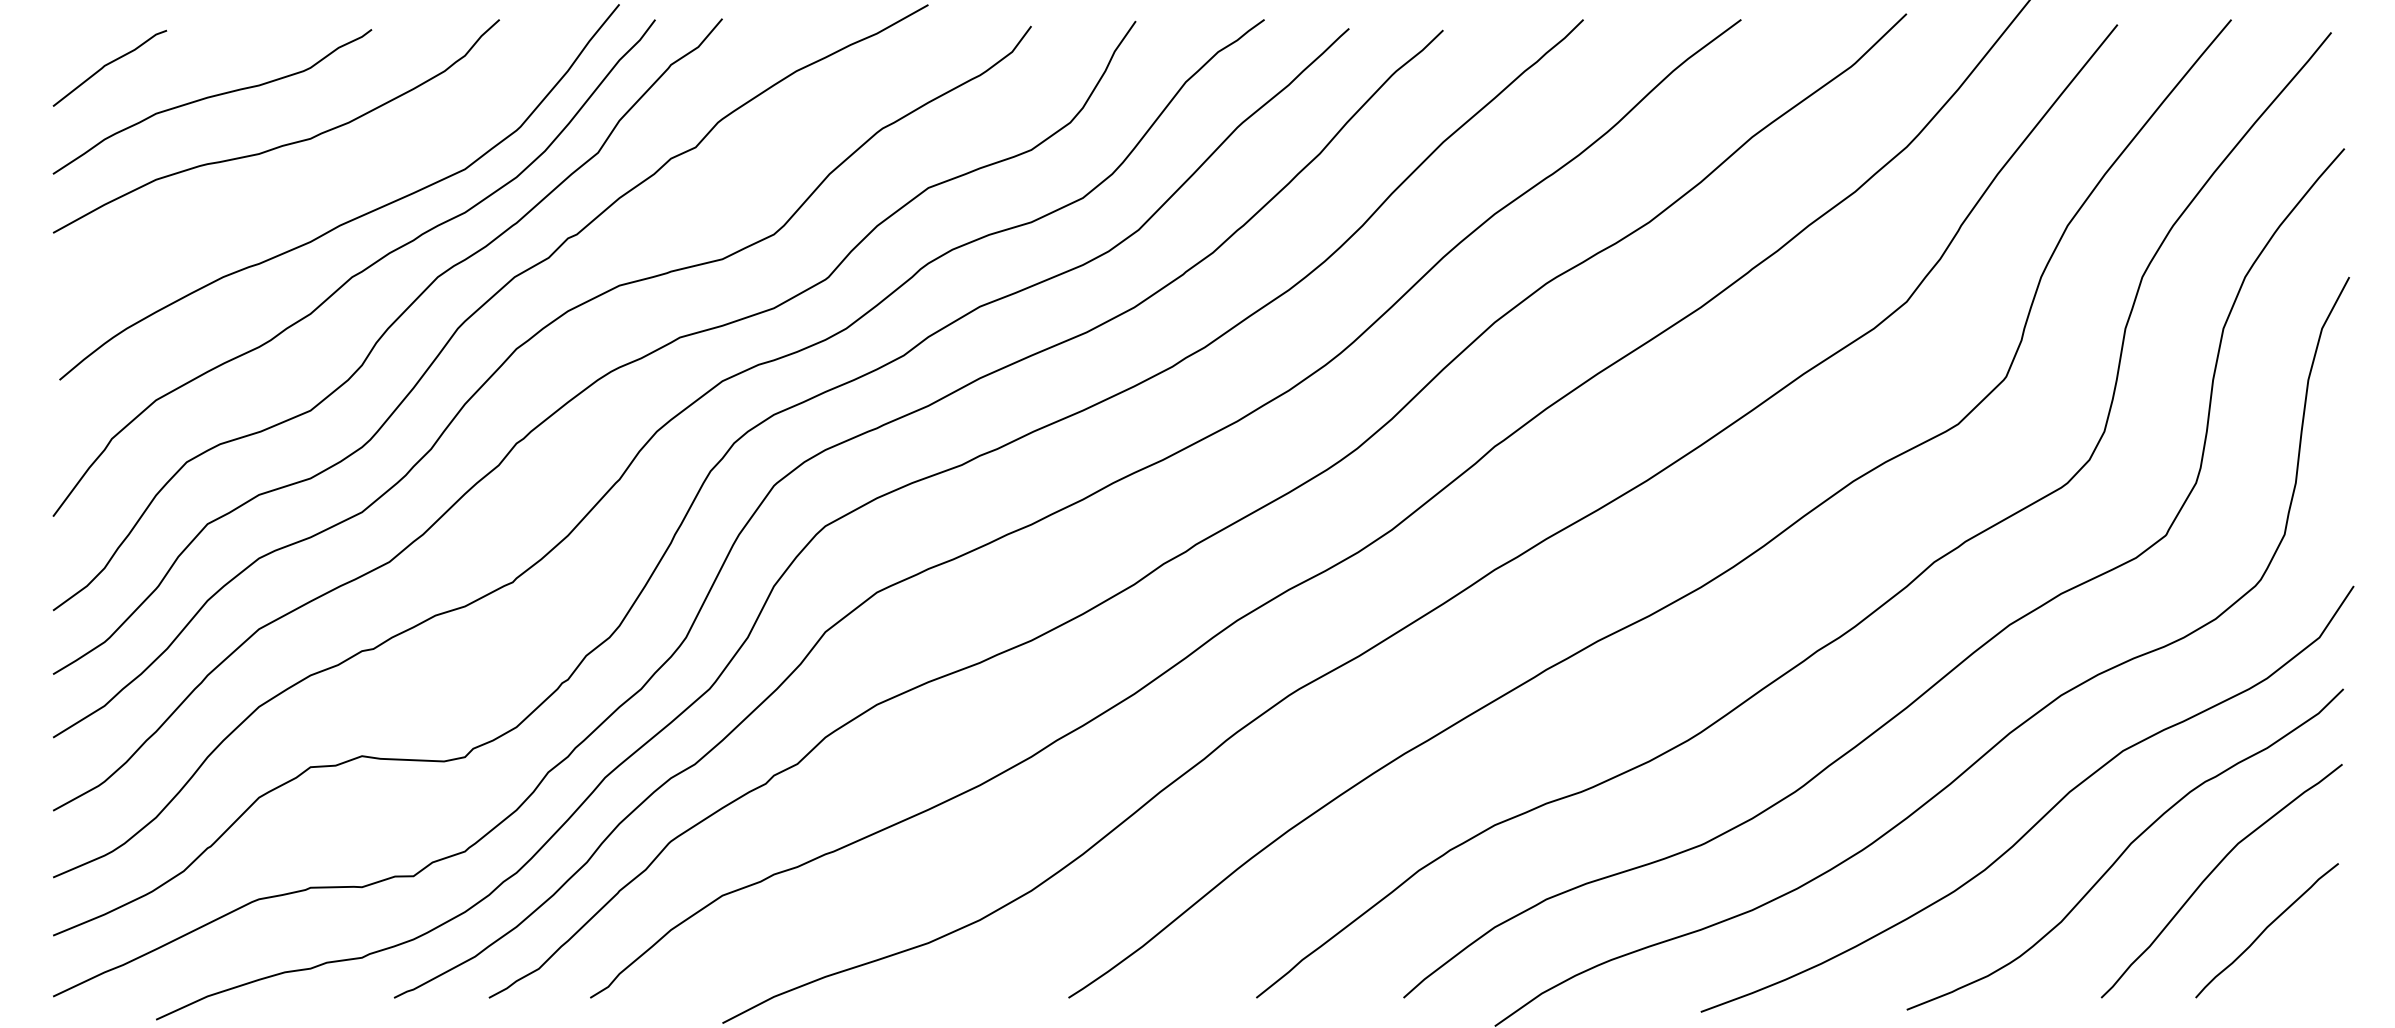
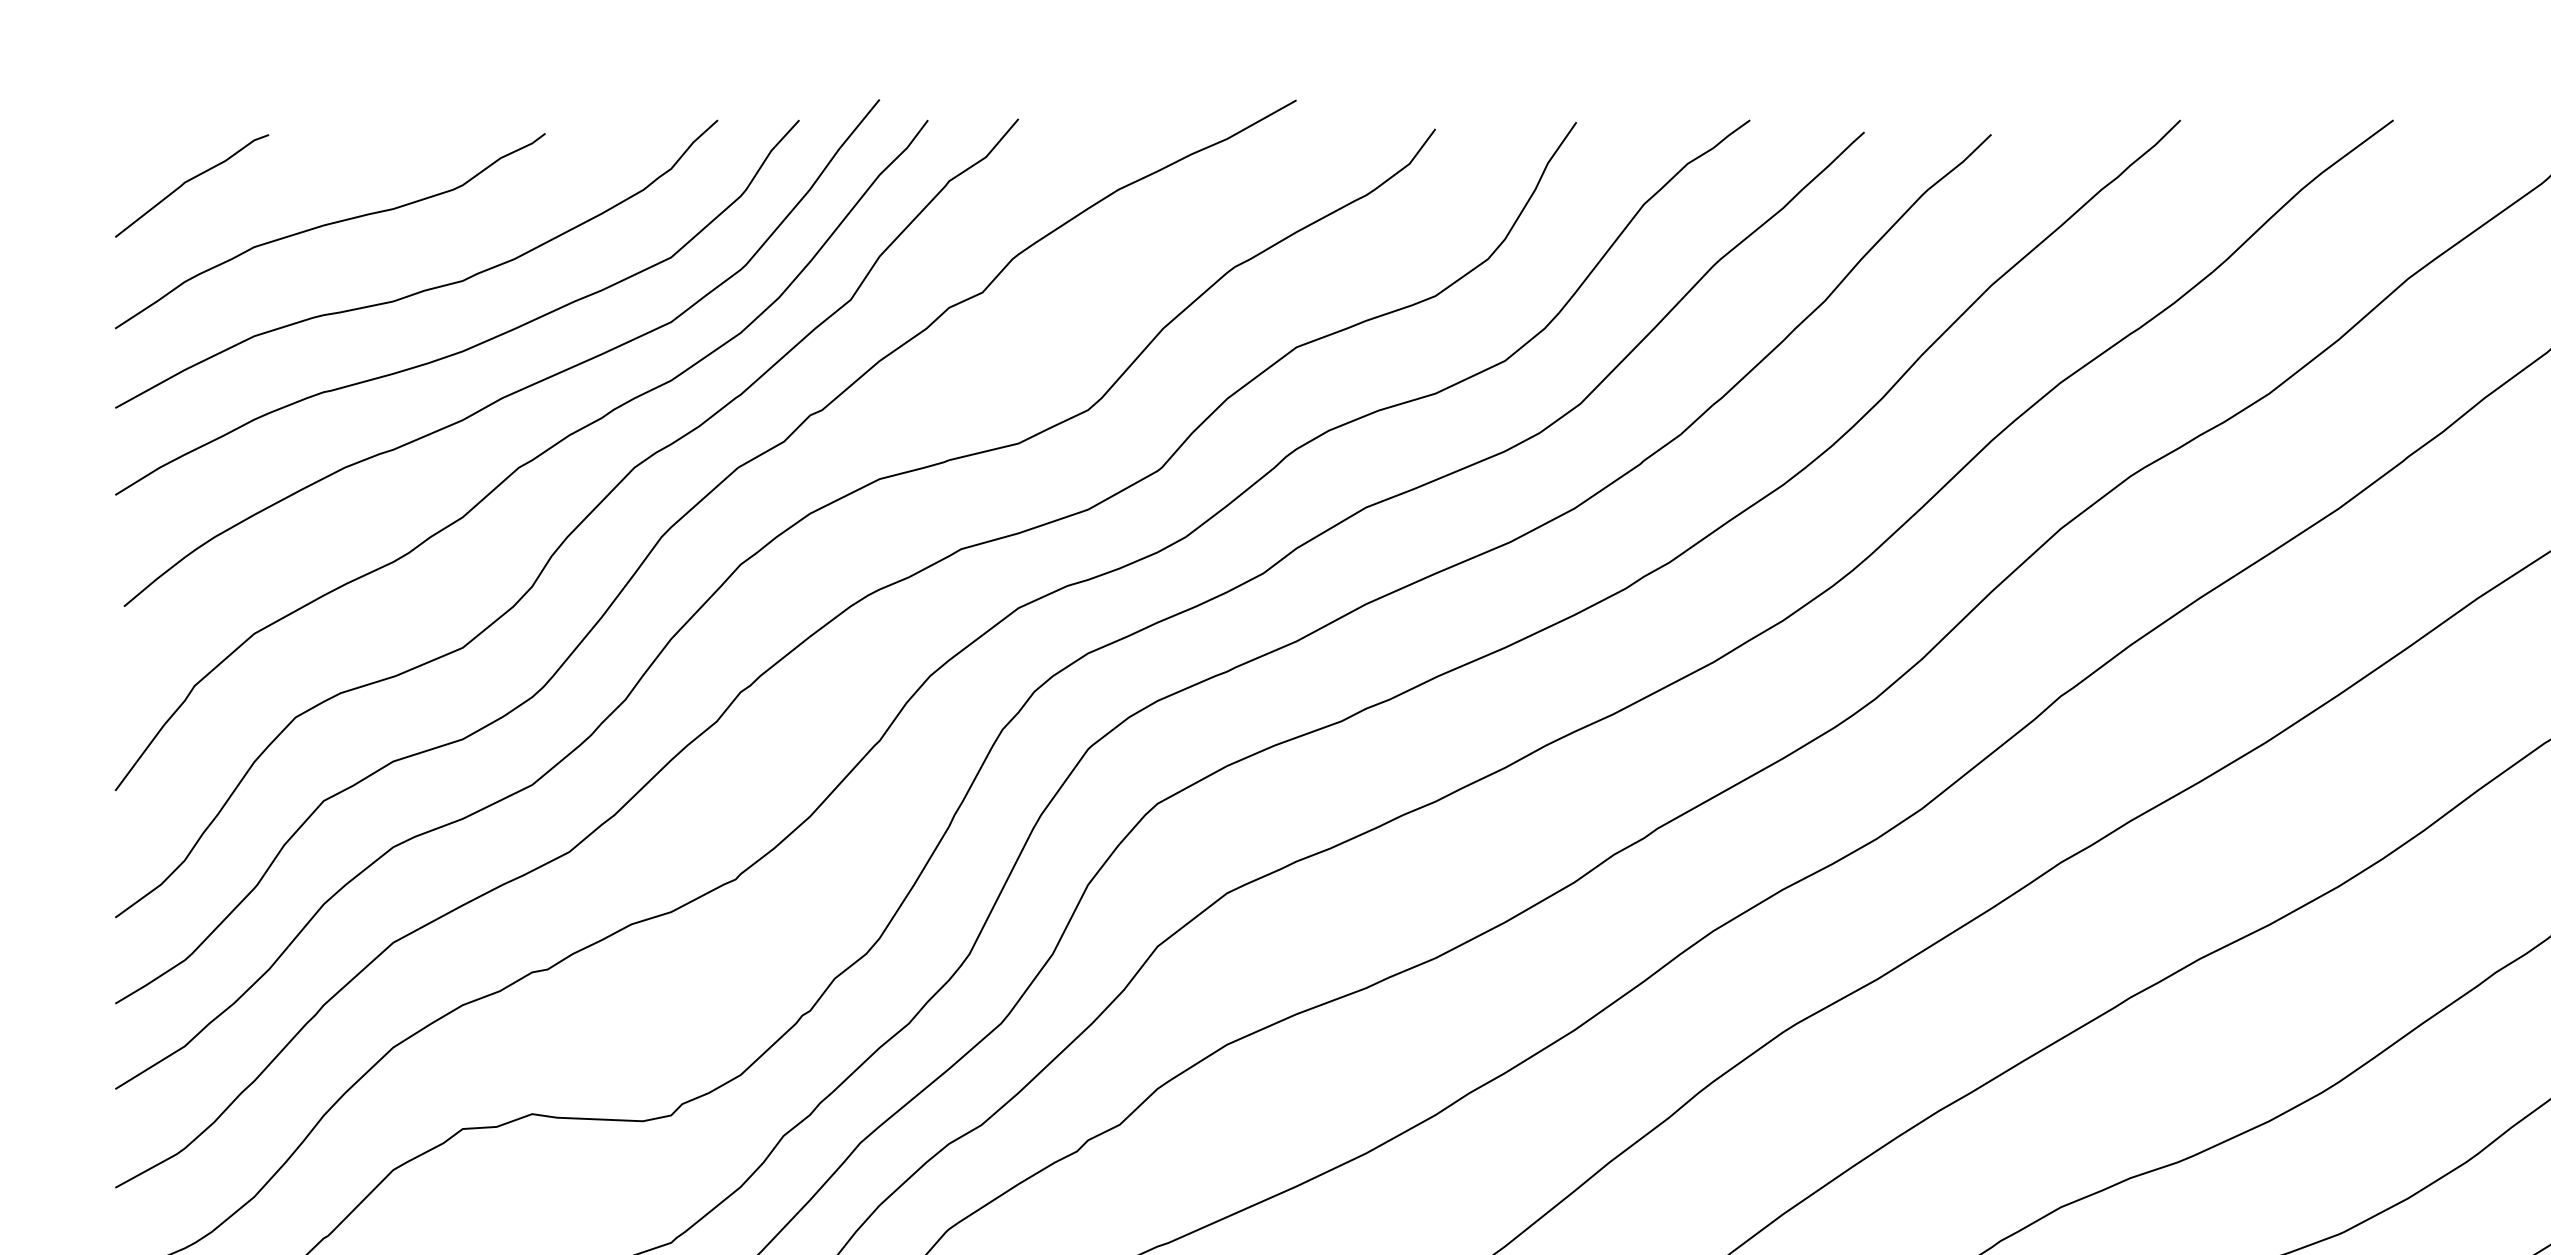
curve: (315, 187) -> (469, 346), added

